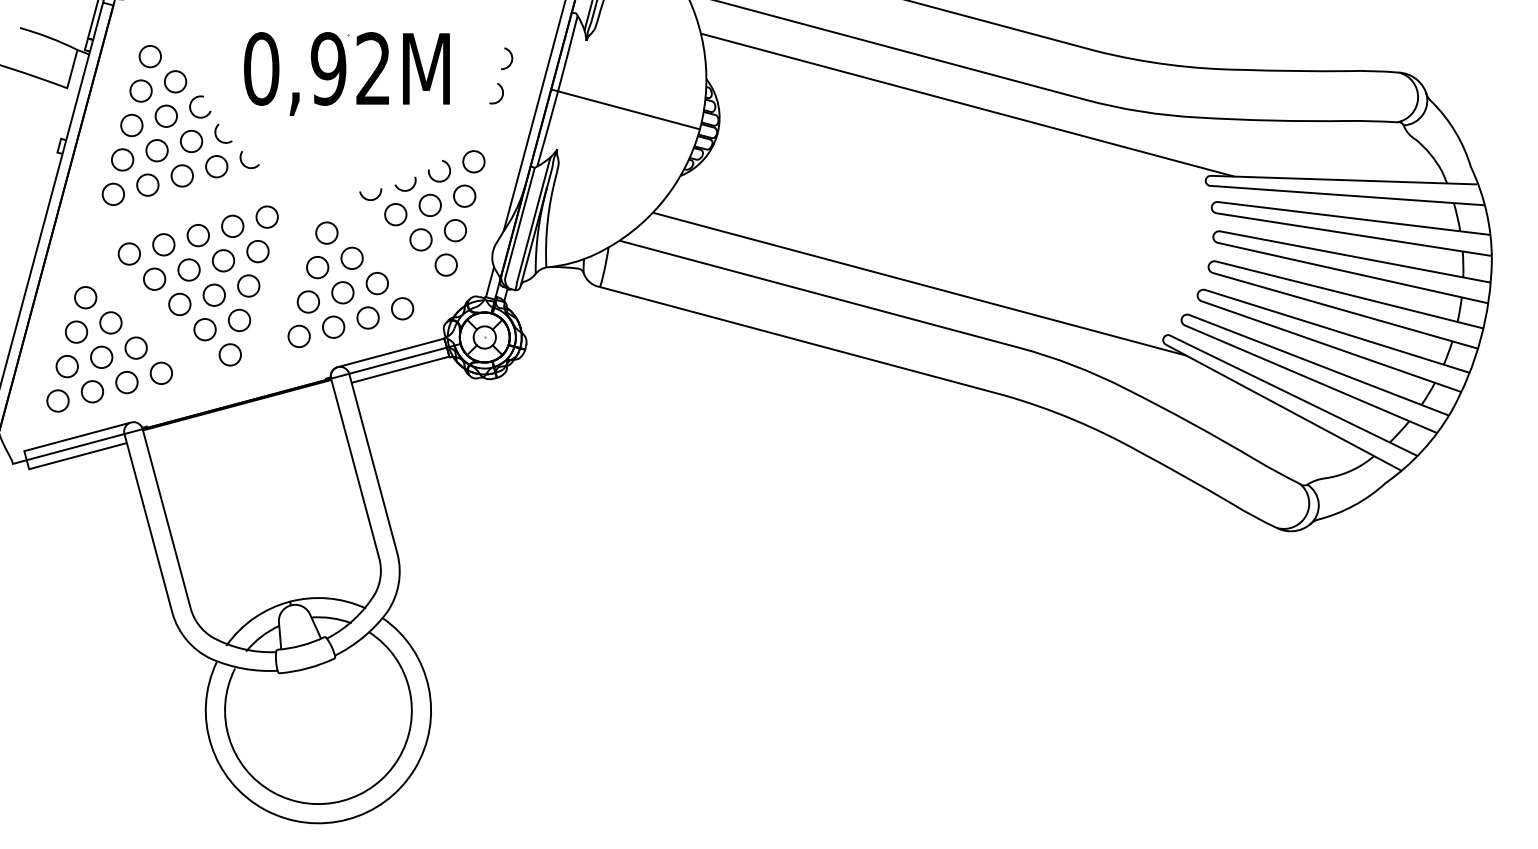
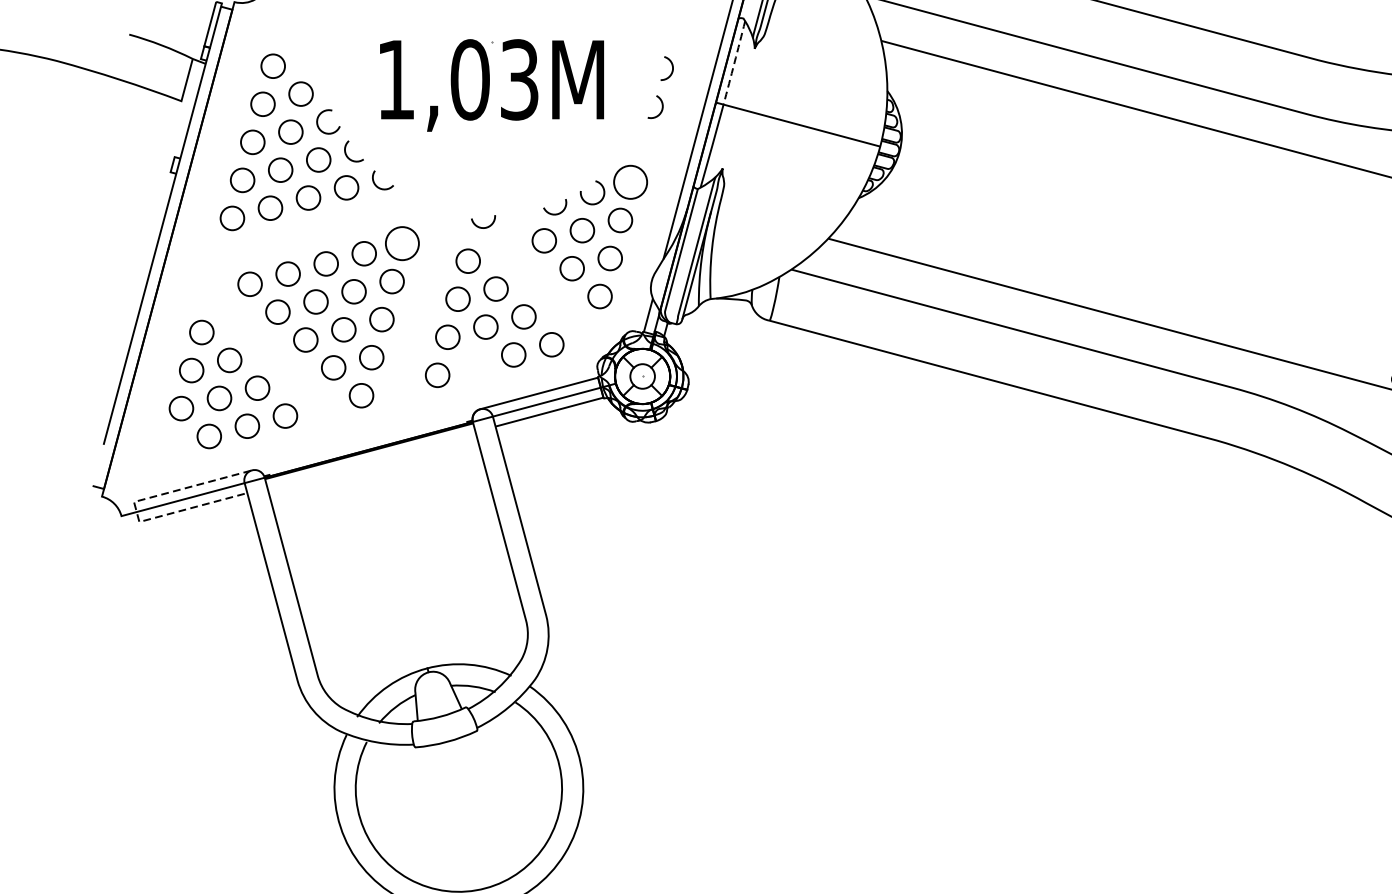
line: (567, 53) -> (733, 62), solid -> dashed
text: (317, 68) -> (457, 79), 0,92M -> 1,03M
circle: (473, 161) -> (630, 182), size x1.4
arc: (367, 198) -> (479, 226), moved
circle: (266, 216) -> (401, 242), size x1.4
circle: (333, 326) -> (475, 364), removed
circle: (57, 400) -> (170, 446), removed
line: (25, 456) -> (135, 507), solid -> dashed

